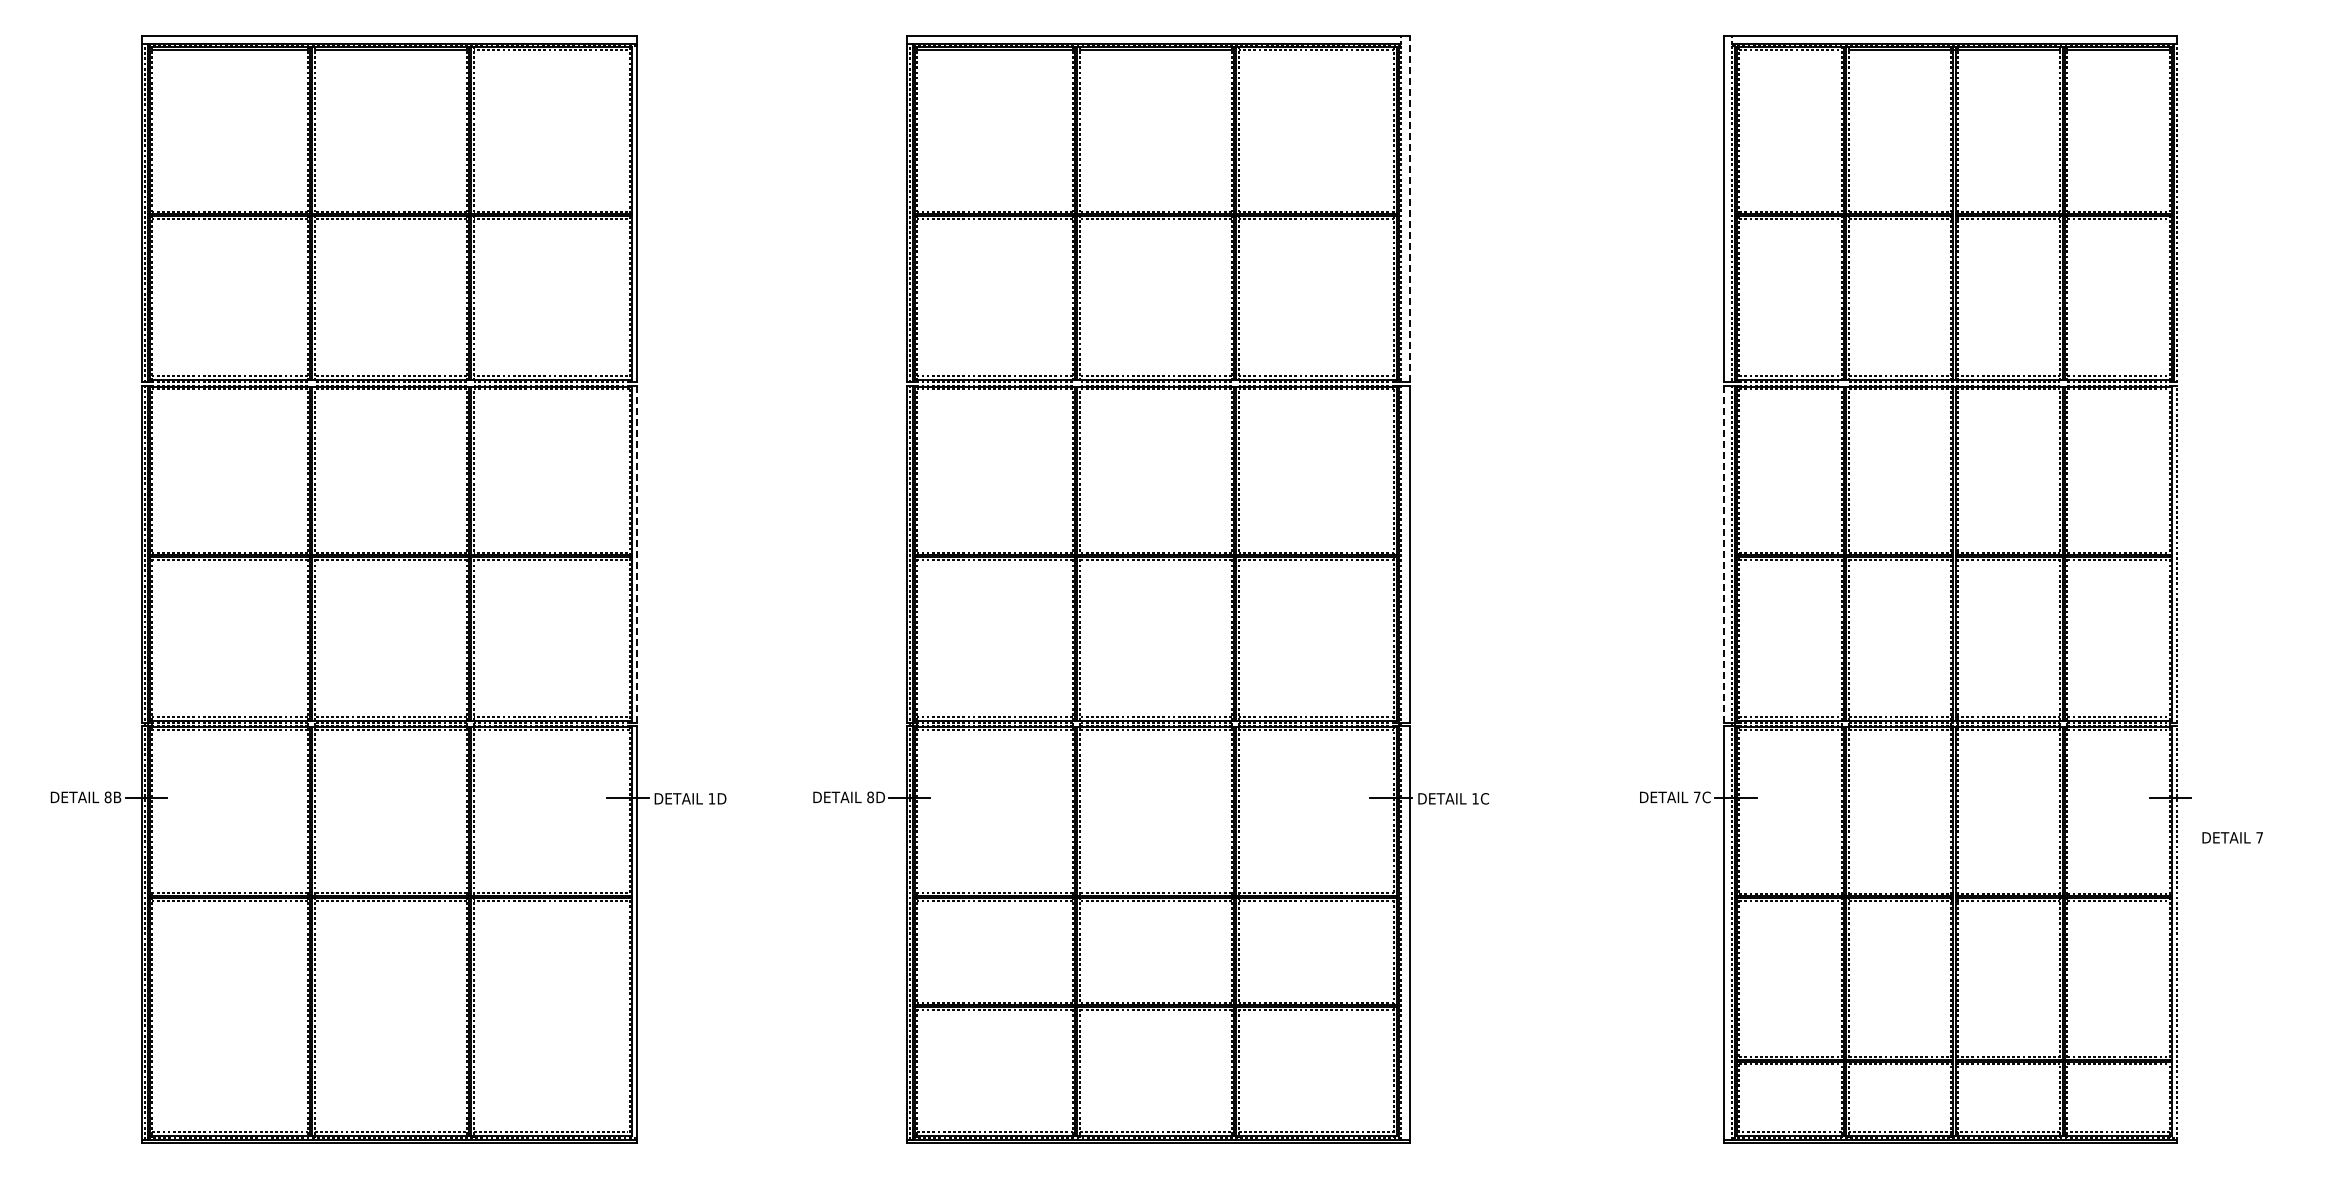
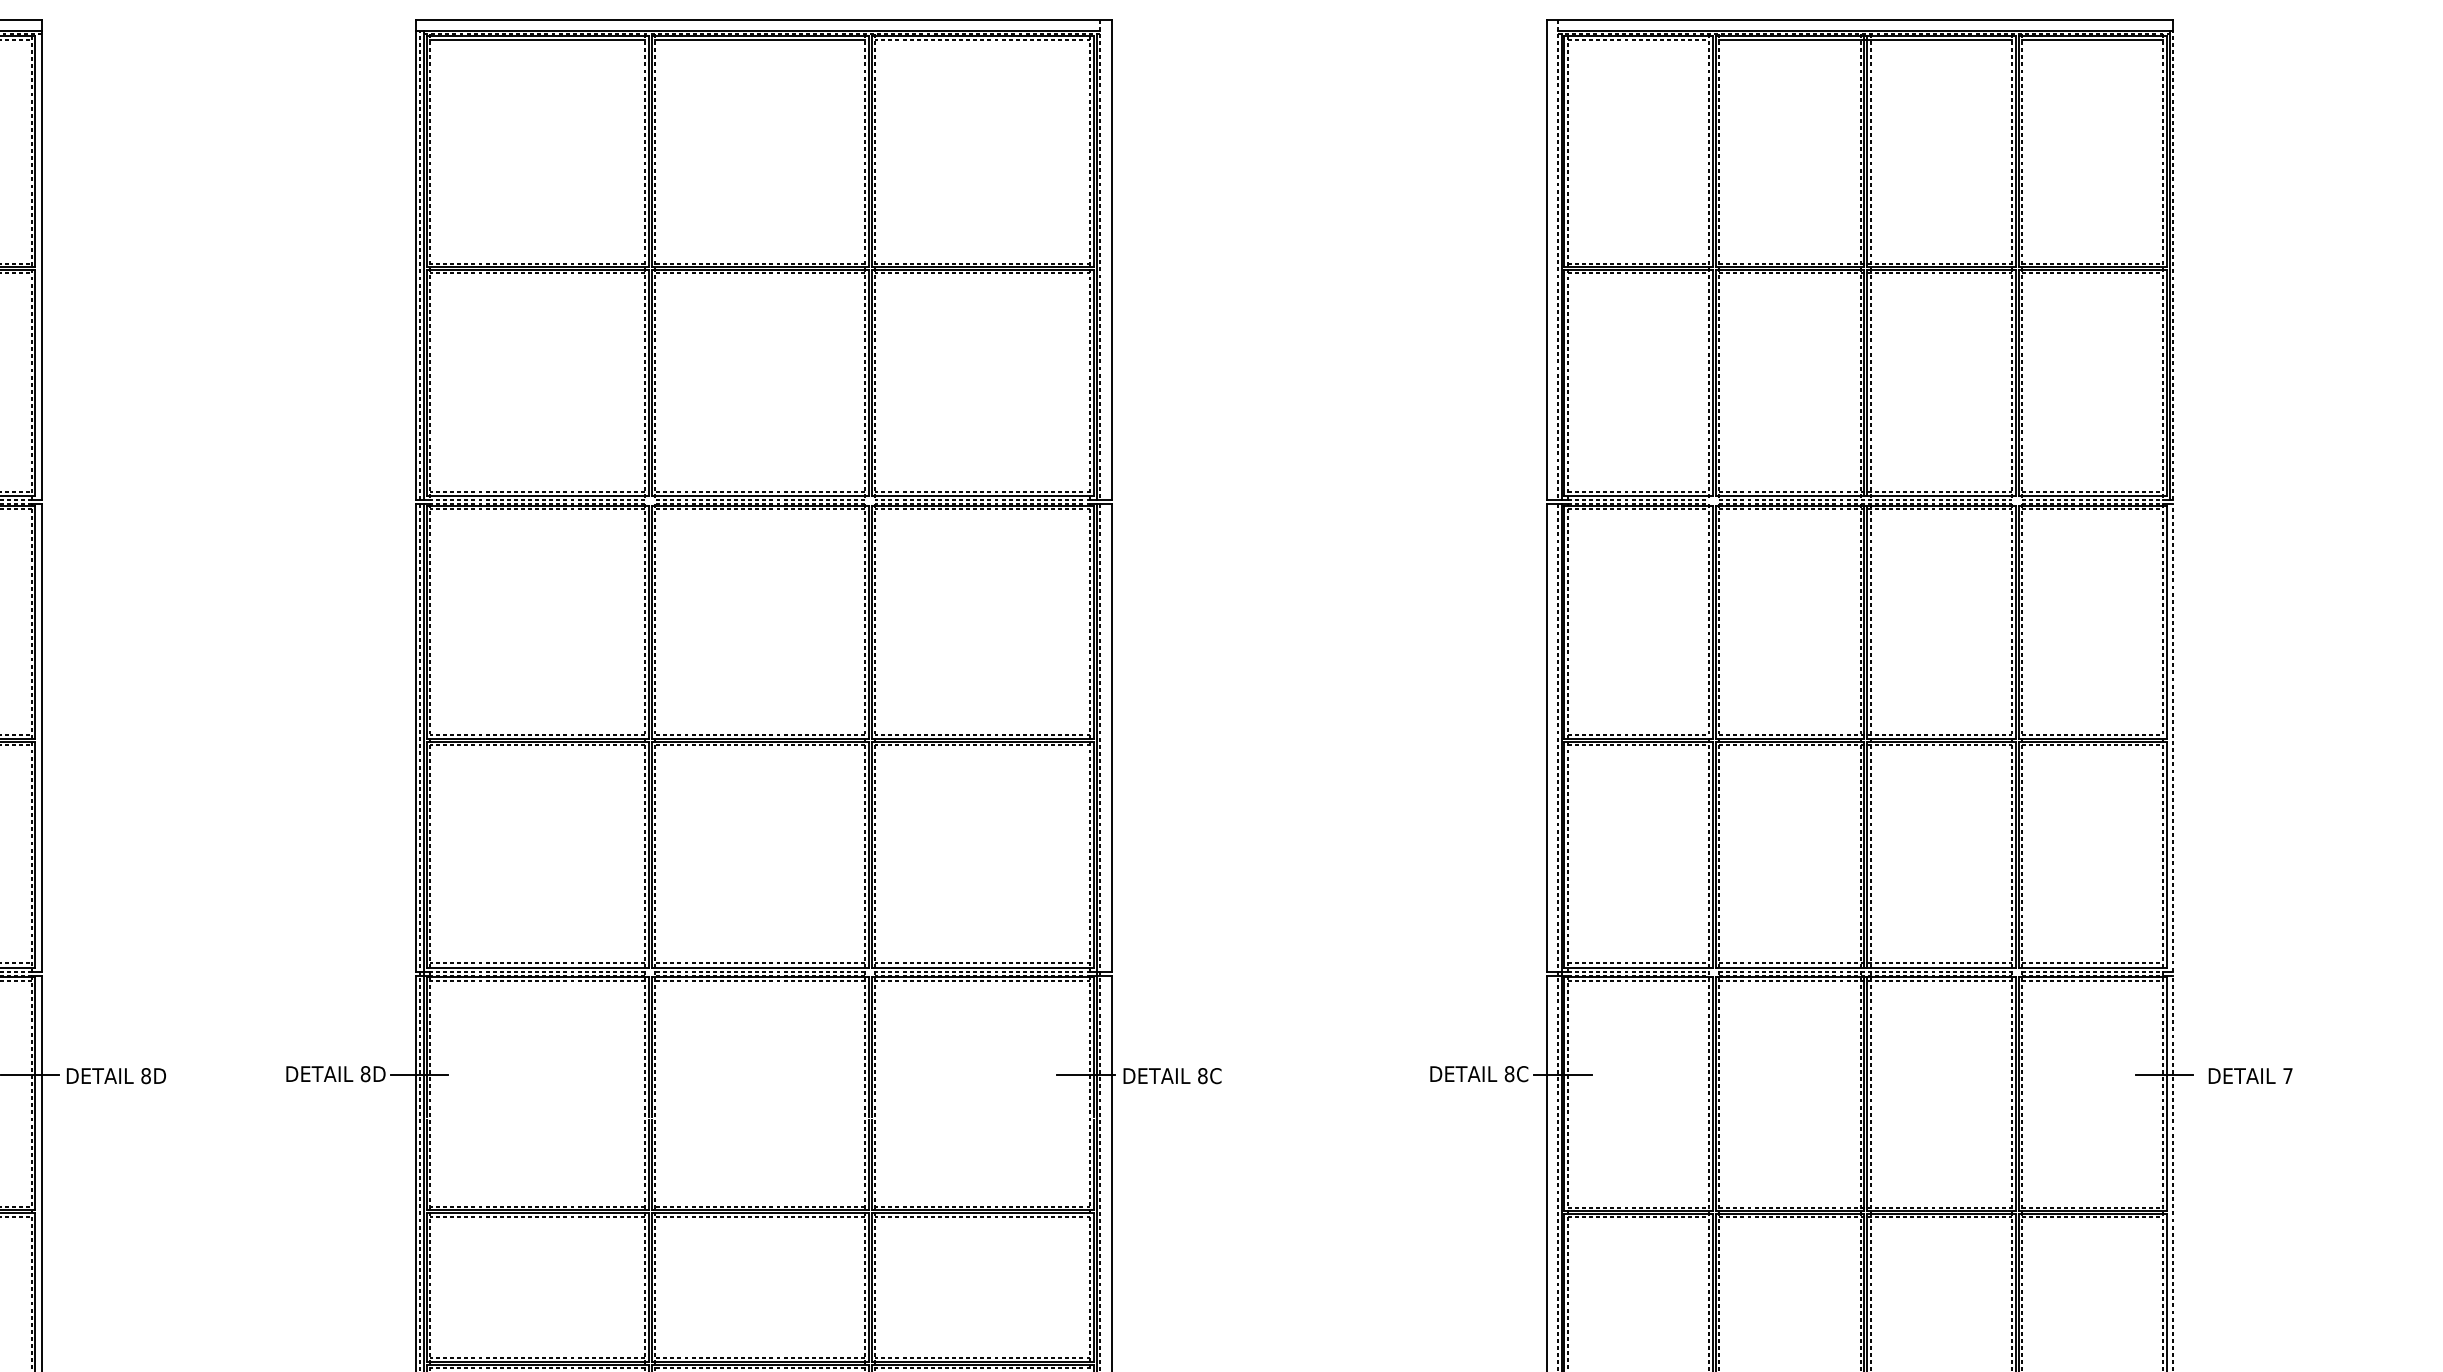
line: (1409, 208) -> (1111, 259), dashed -> solid
line: (636, 554) -> (41, 737), dashed -> solid
line: (1723, 554) -> (1545, 737), dashed -> solid
text: (1696, 797) -> (1508, 1074), 7C -> 8C
text: (711, 798) -> (145, 1075), 1D -> 8D
text: (1475, 798) -> (1202, 1075), 1C -> 8C
text: (2232, 837) -> (2250, 1075), moved

